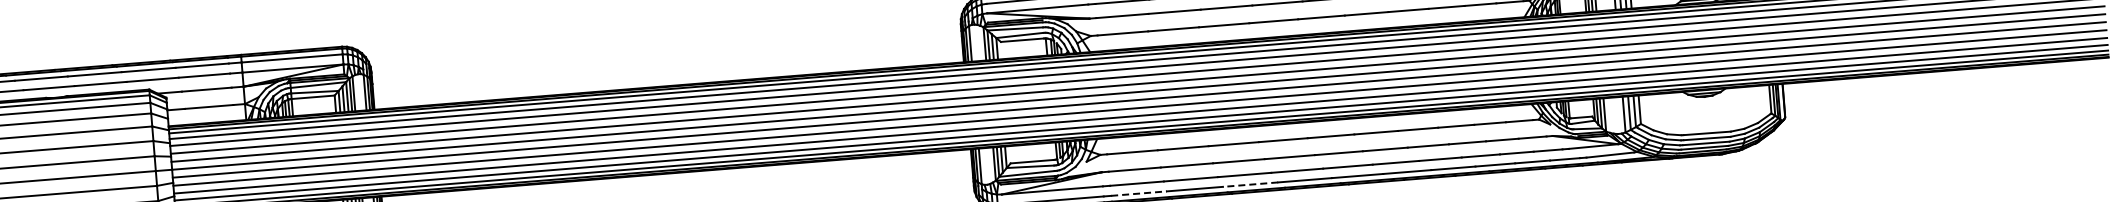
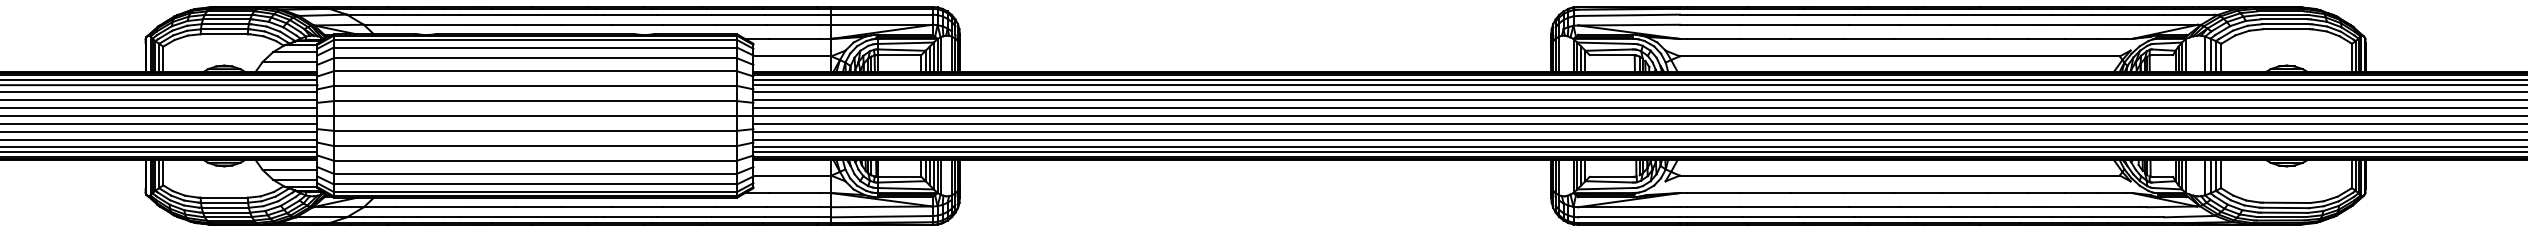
line: (1250, 184) -> (1827, 217), dashed -> solid
line: (1139, 193) -> (1715, 217), dashed -> solid

